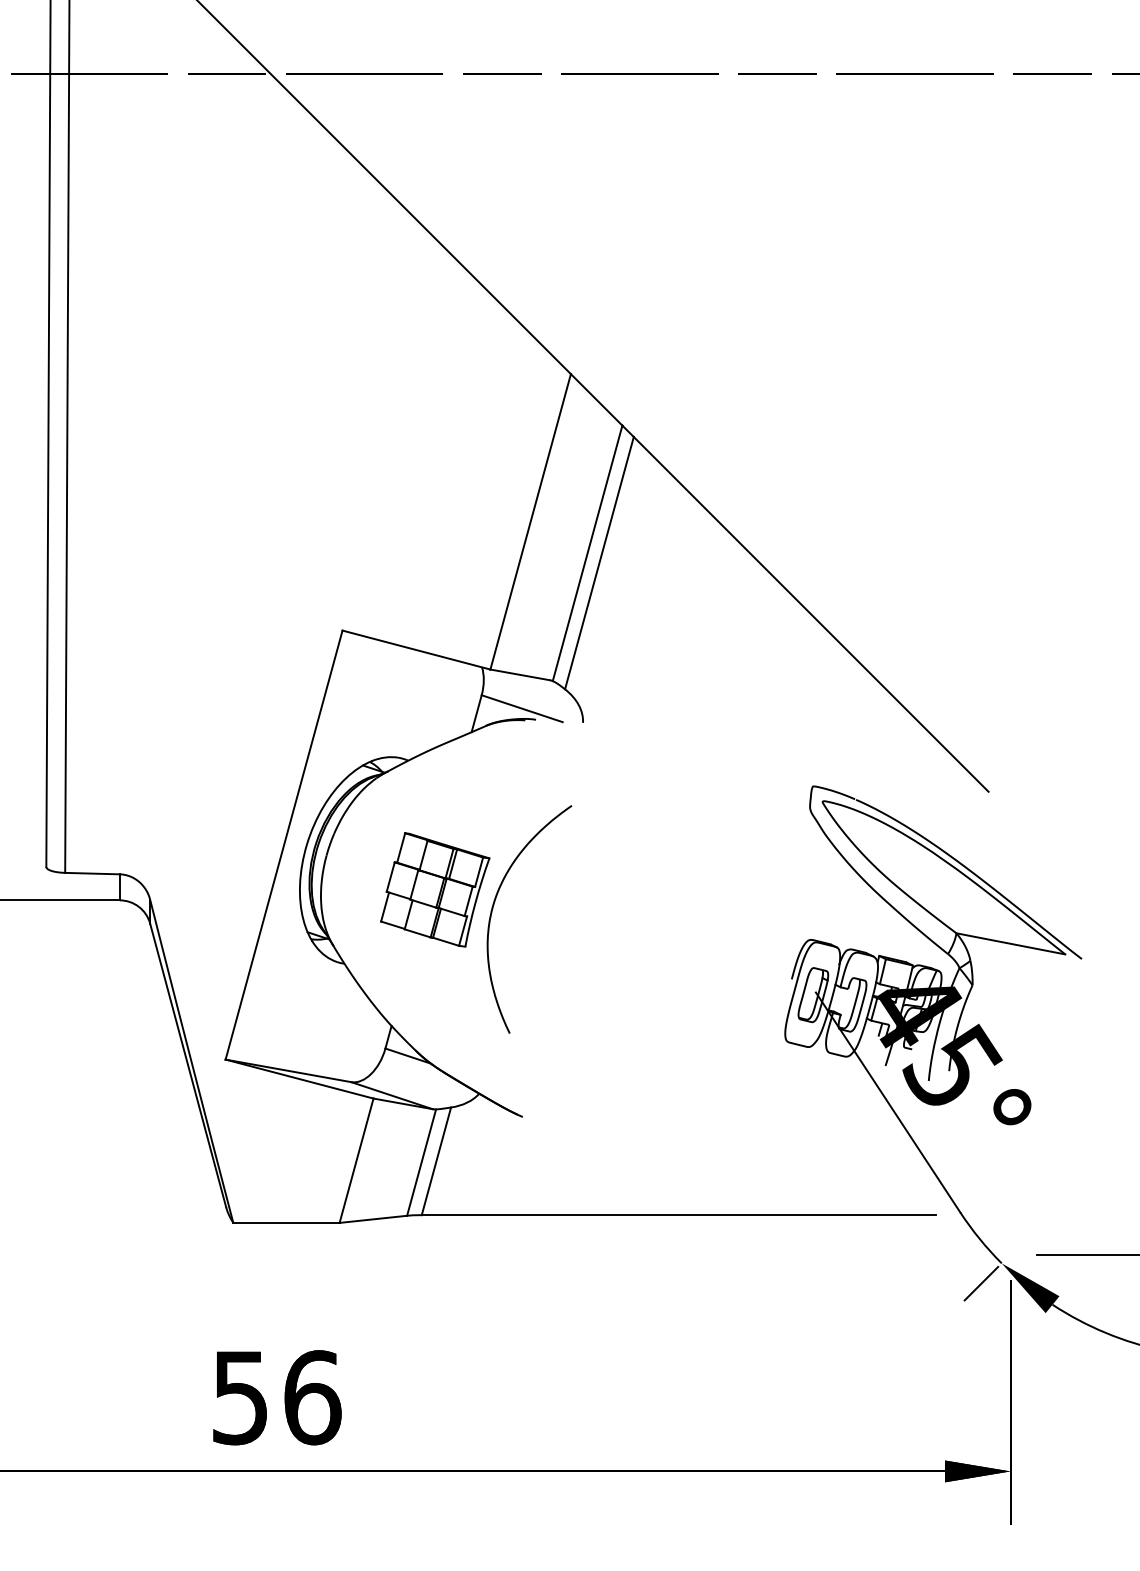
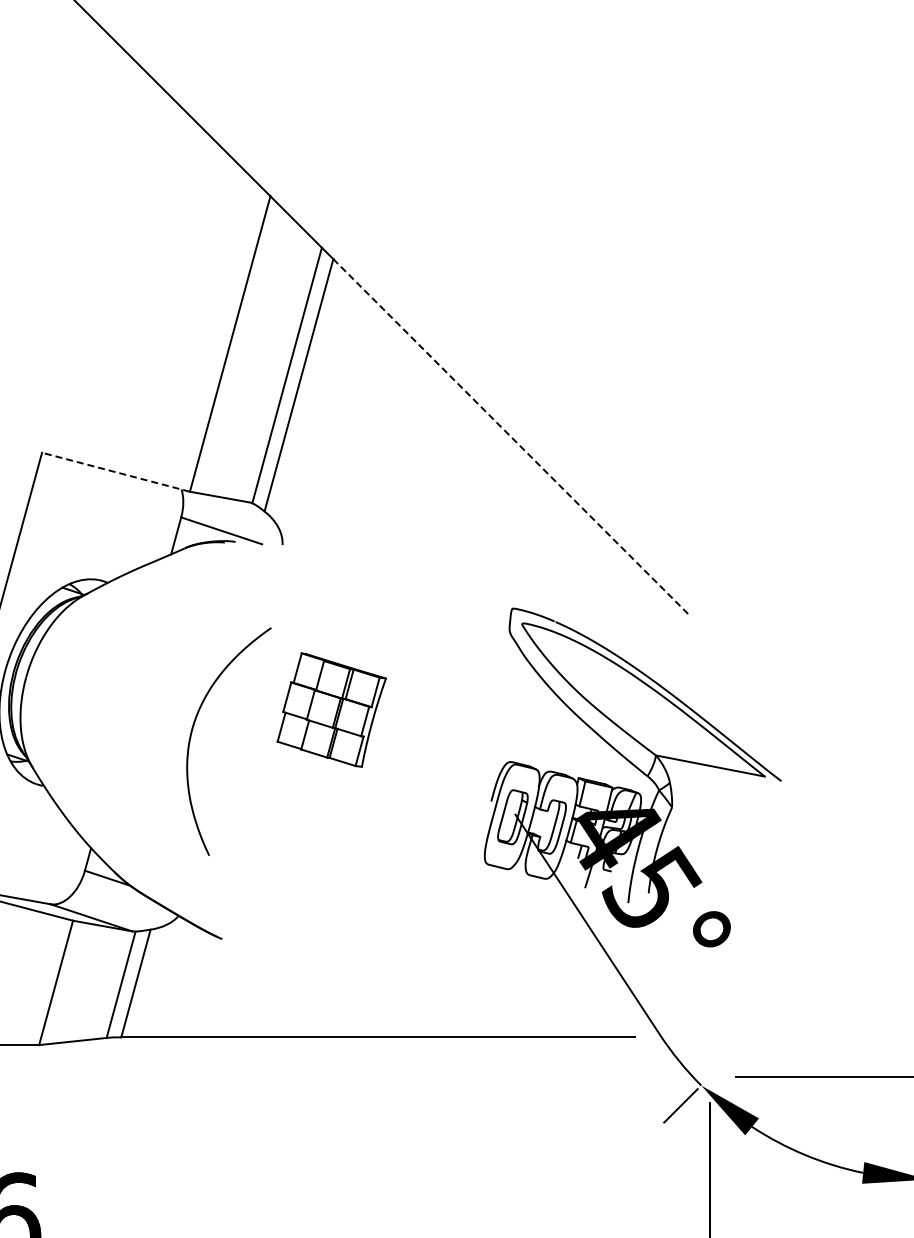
line: (811, 614) -> (511, 436), solid -> dashed
line: (416, 649) -> (116, 471), solid -> dashed
part: (435, 889) -> (332, 709), moved

